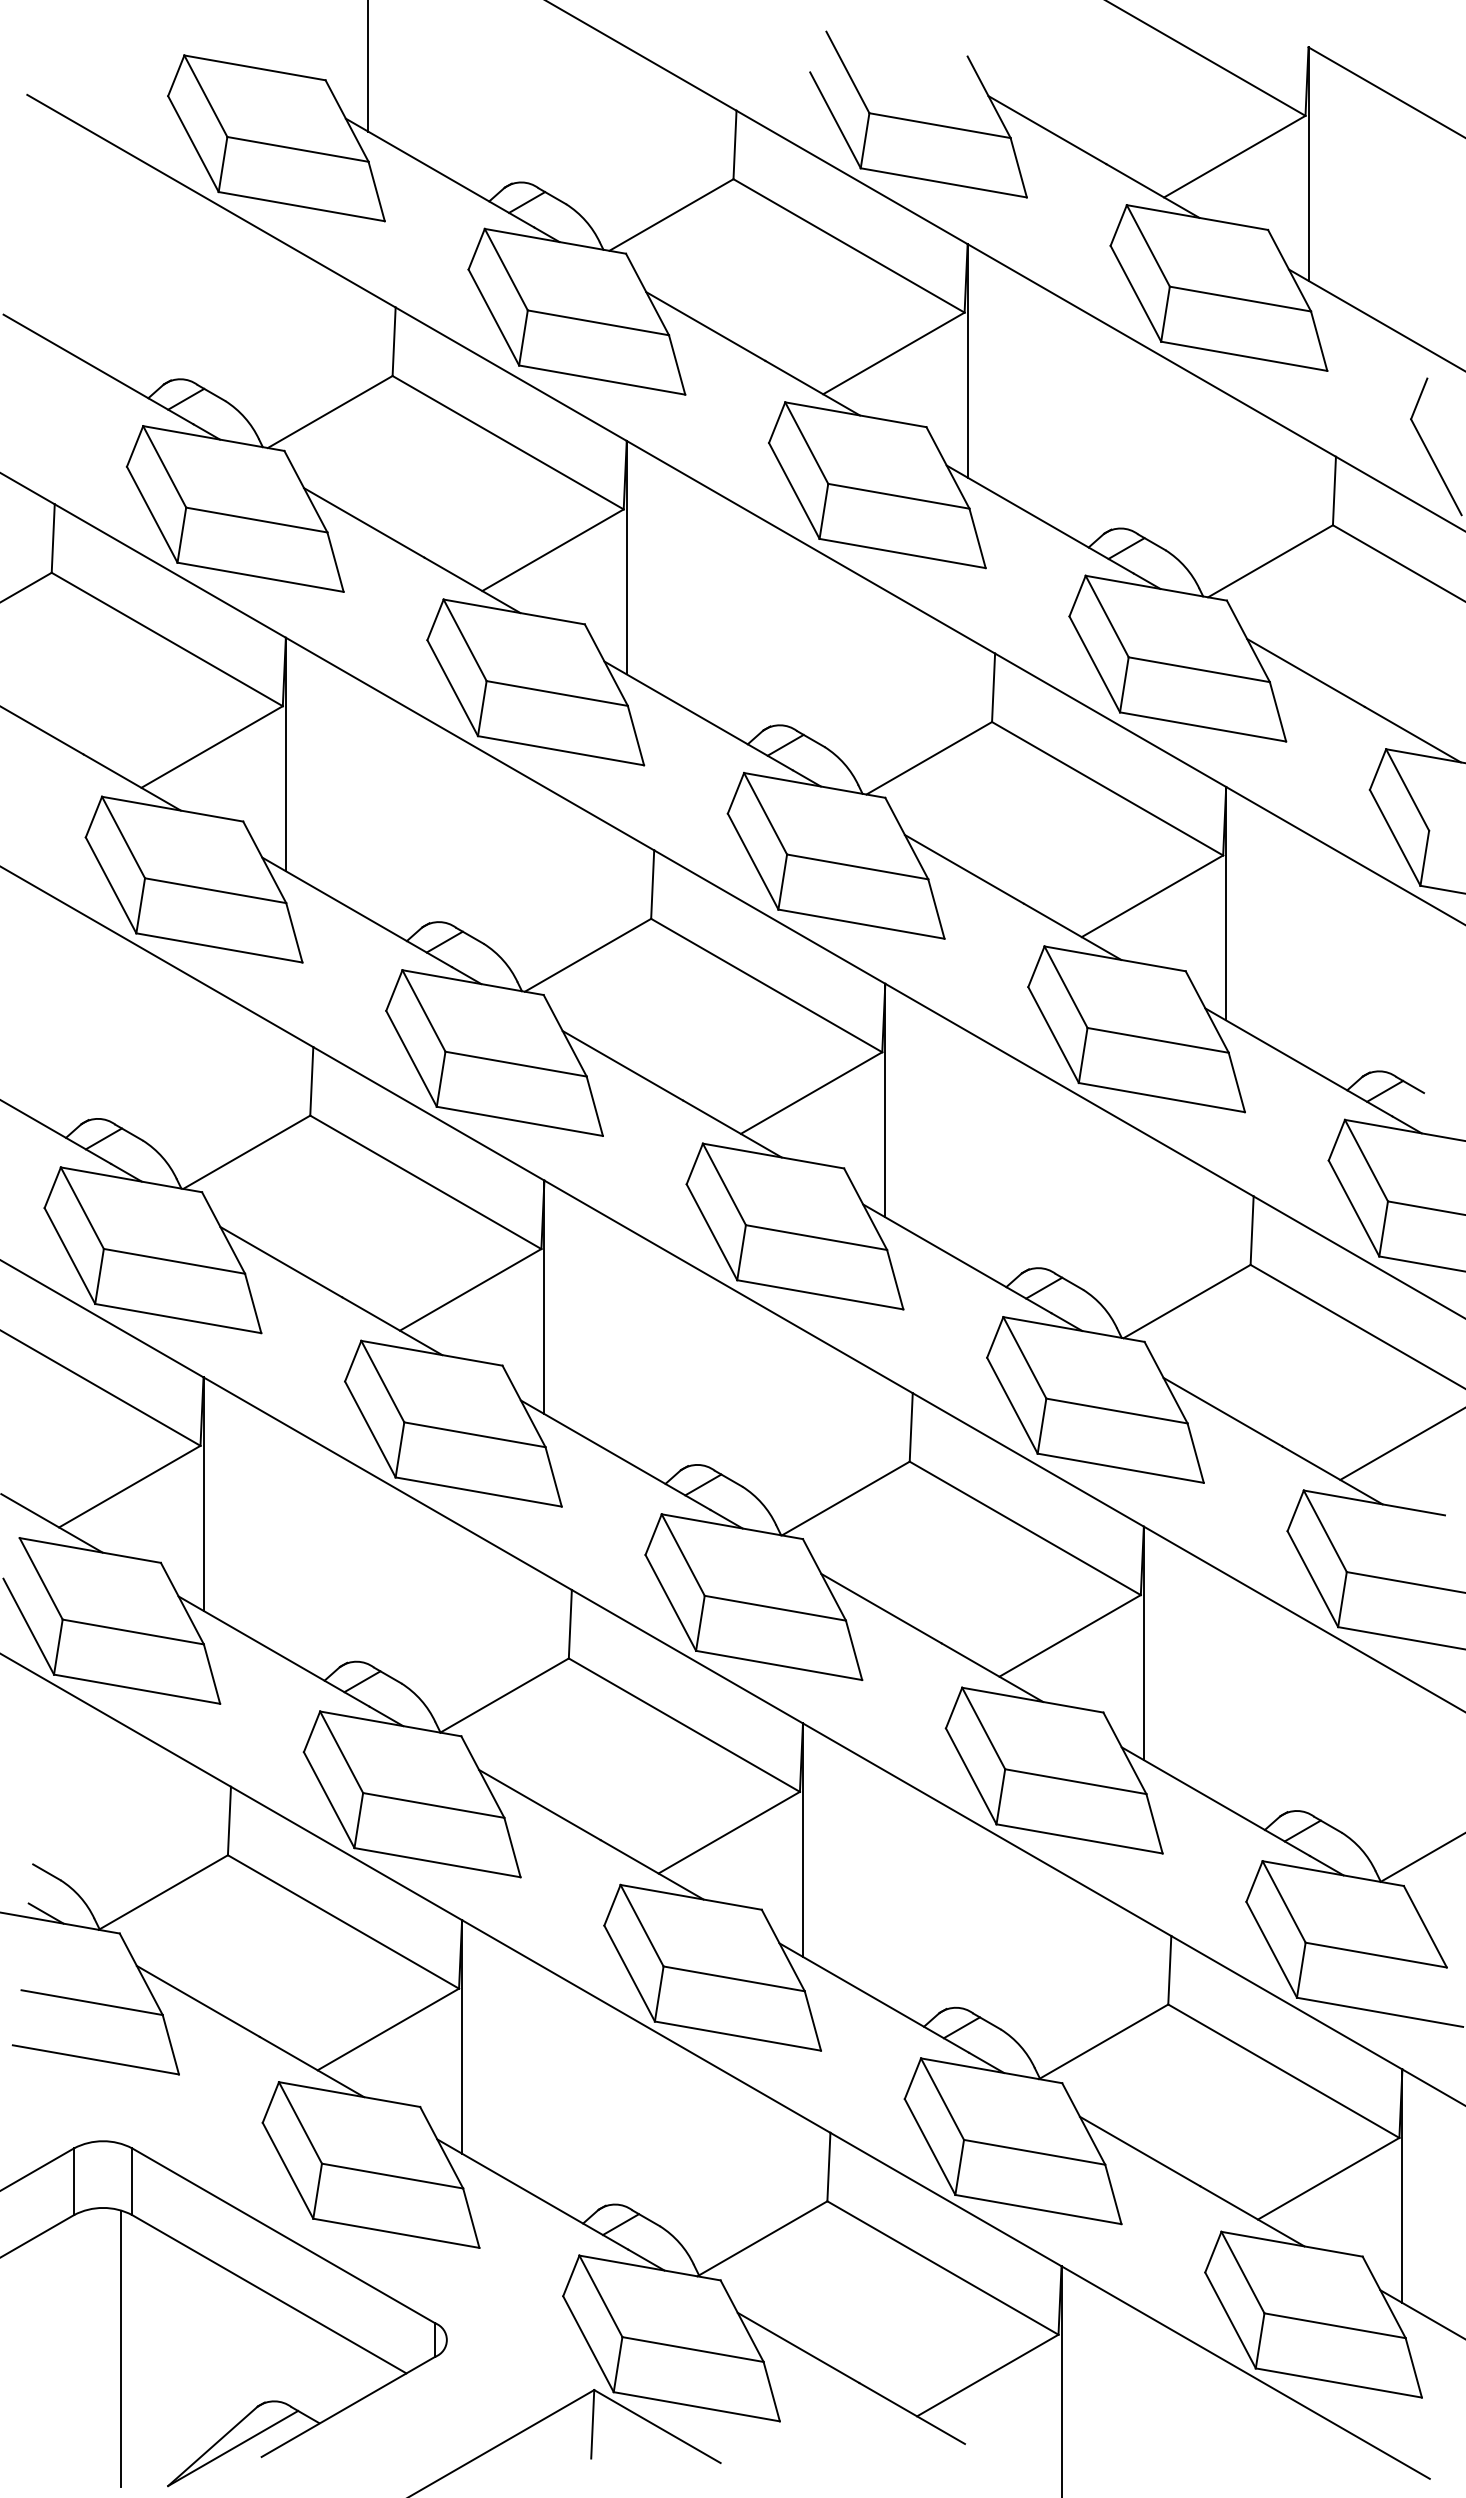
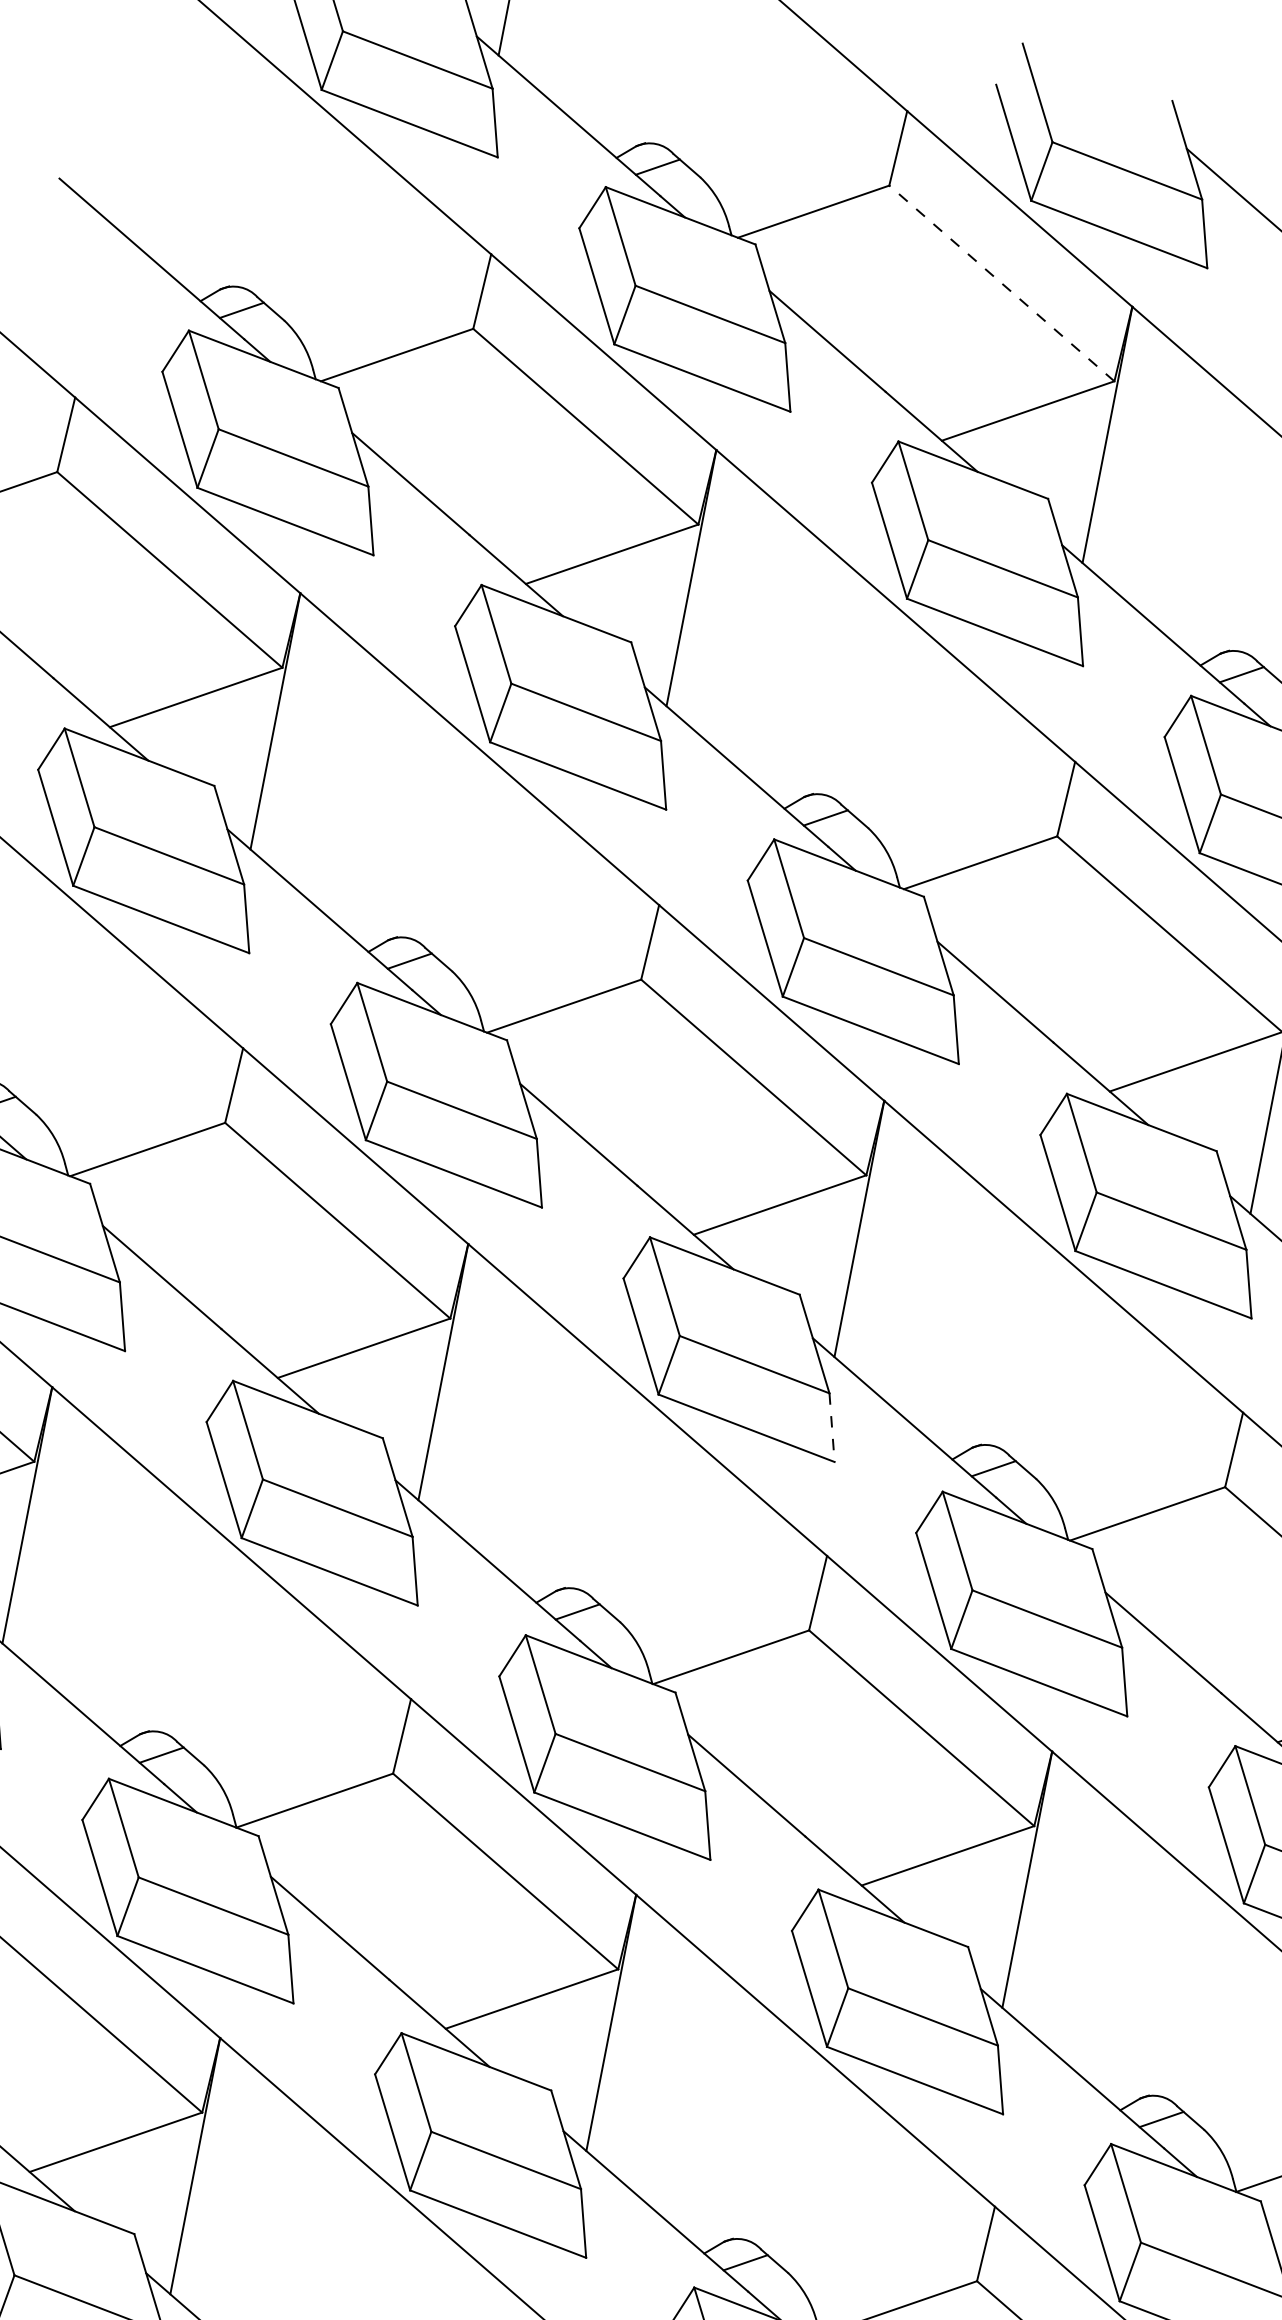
line: (848, 245) -> (1001, 282), solid -> dashed
line: (895, 1279) -> (832, 1427), solid -> dashed

